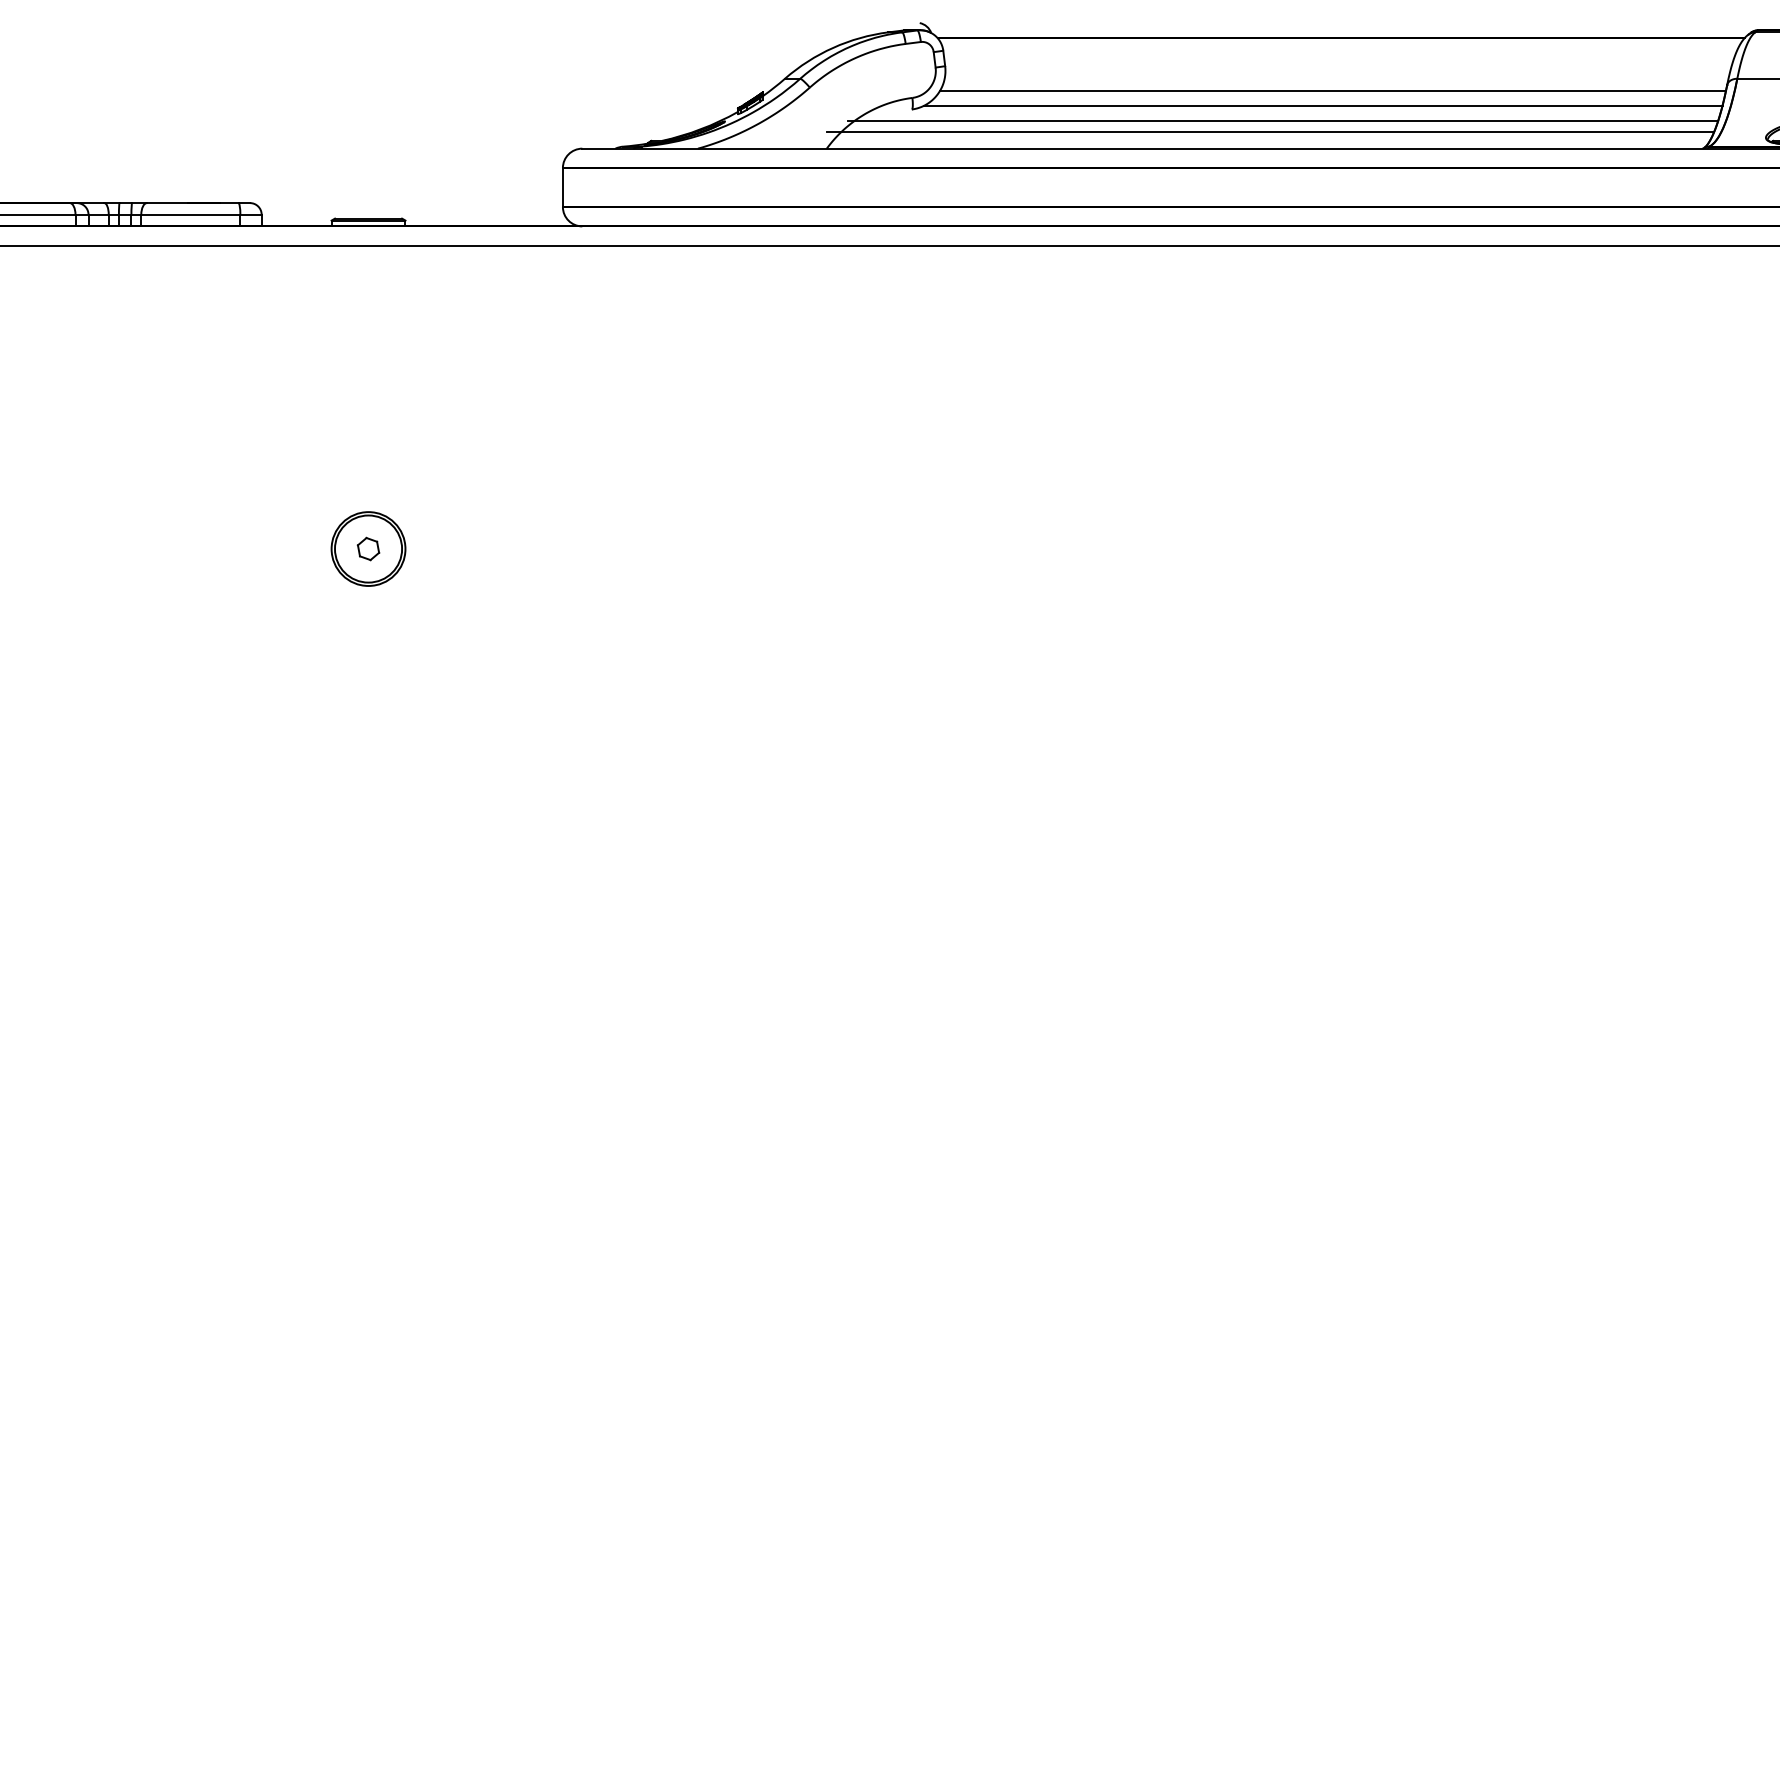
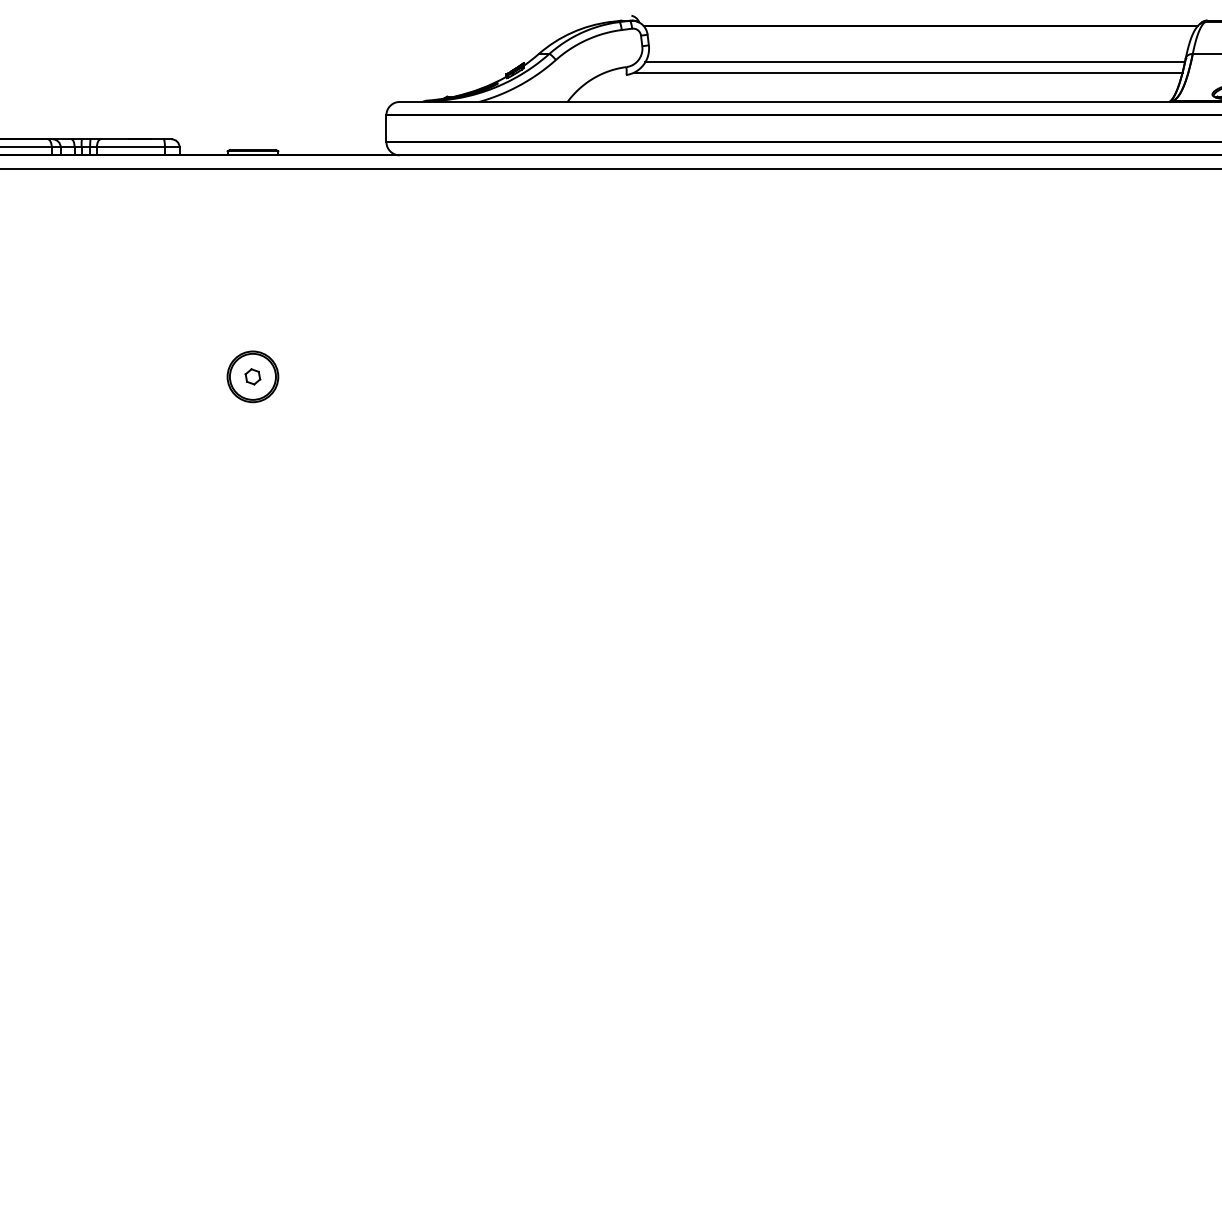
line: (1282, 120) -> (880, 82), removed
line: (1269, 131) -> (871, 90), removed

